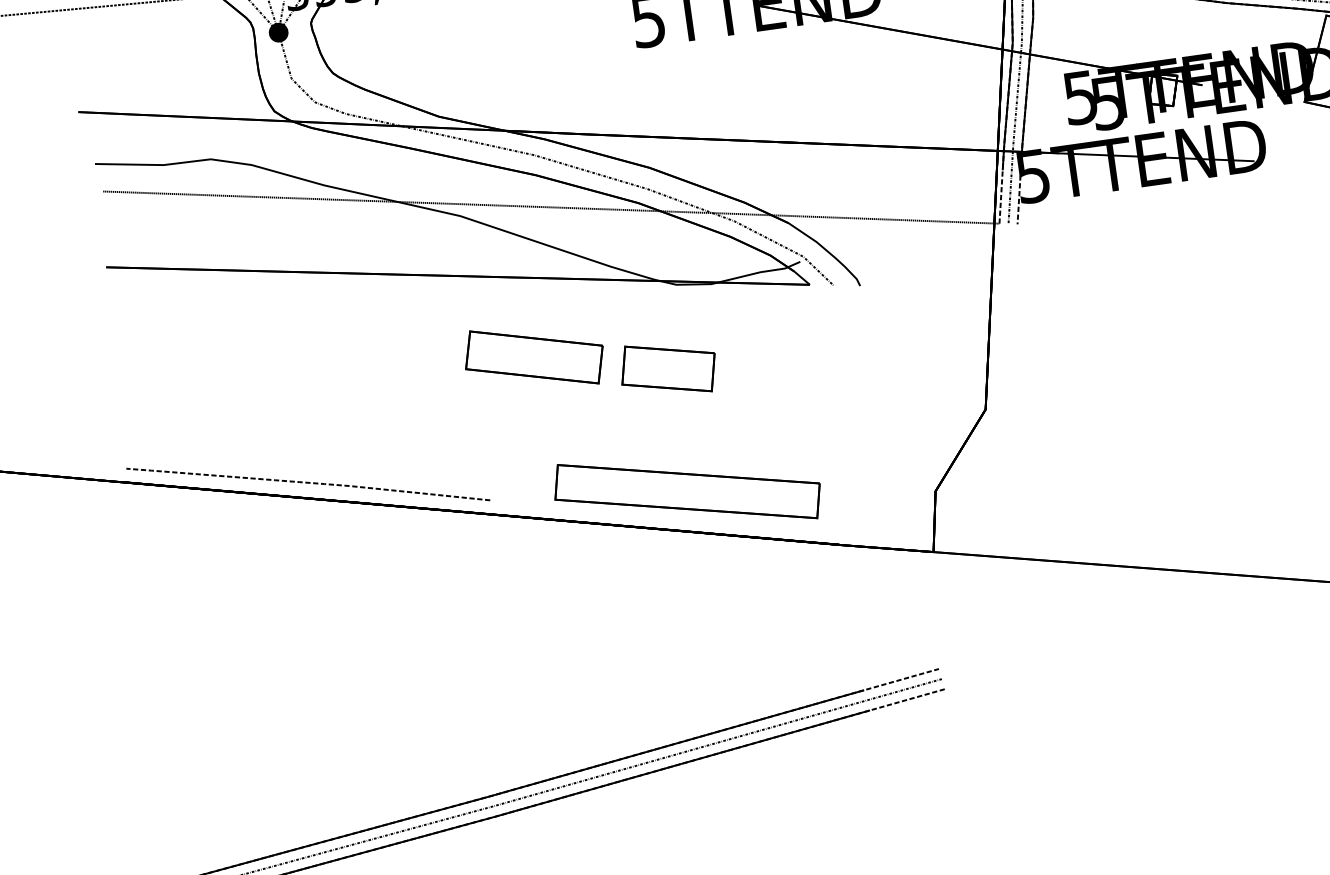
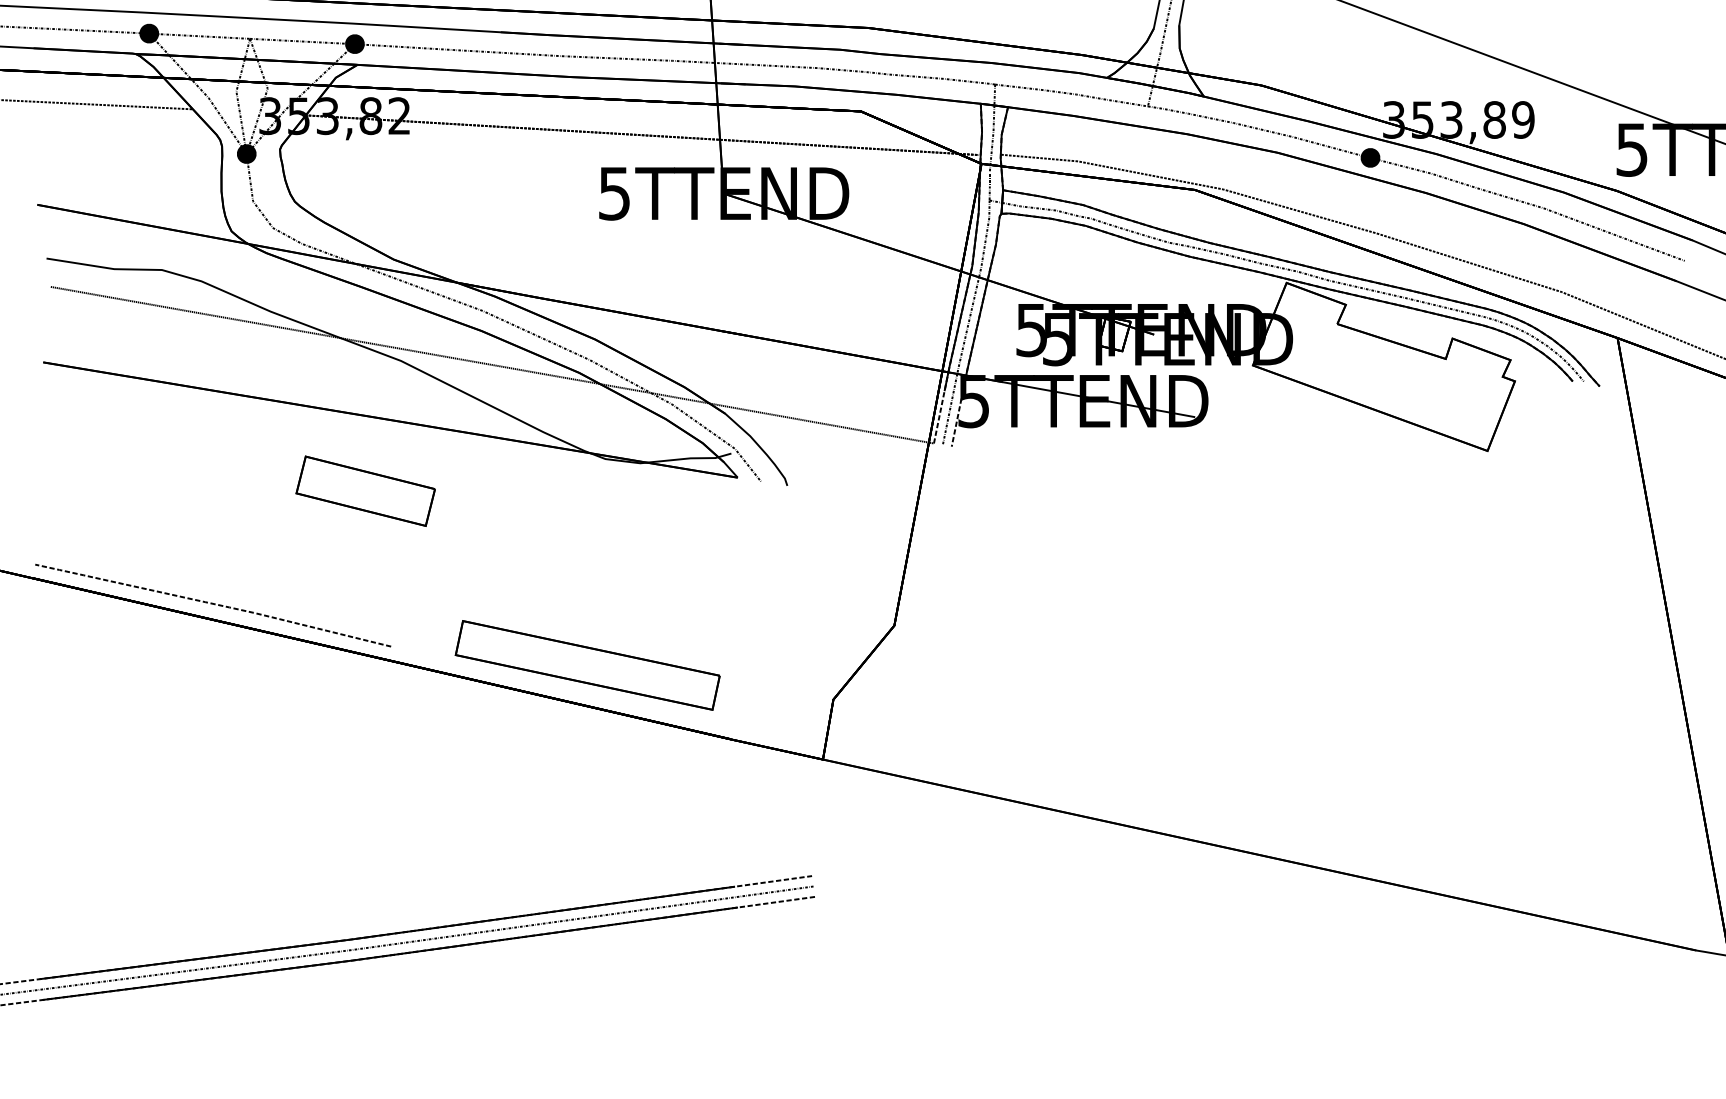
part: (534, 356) -> (365, 490), moved
part: (668, 369) -> (585, 541), removed

